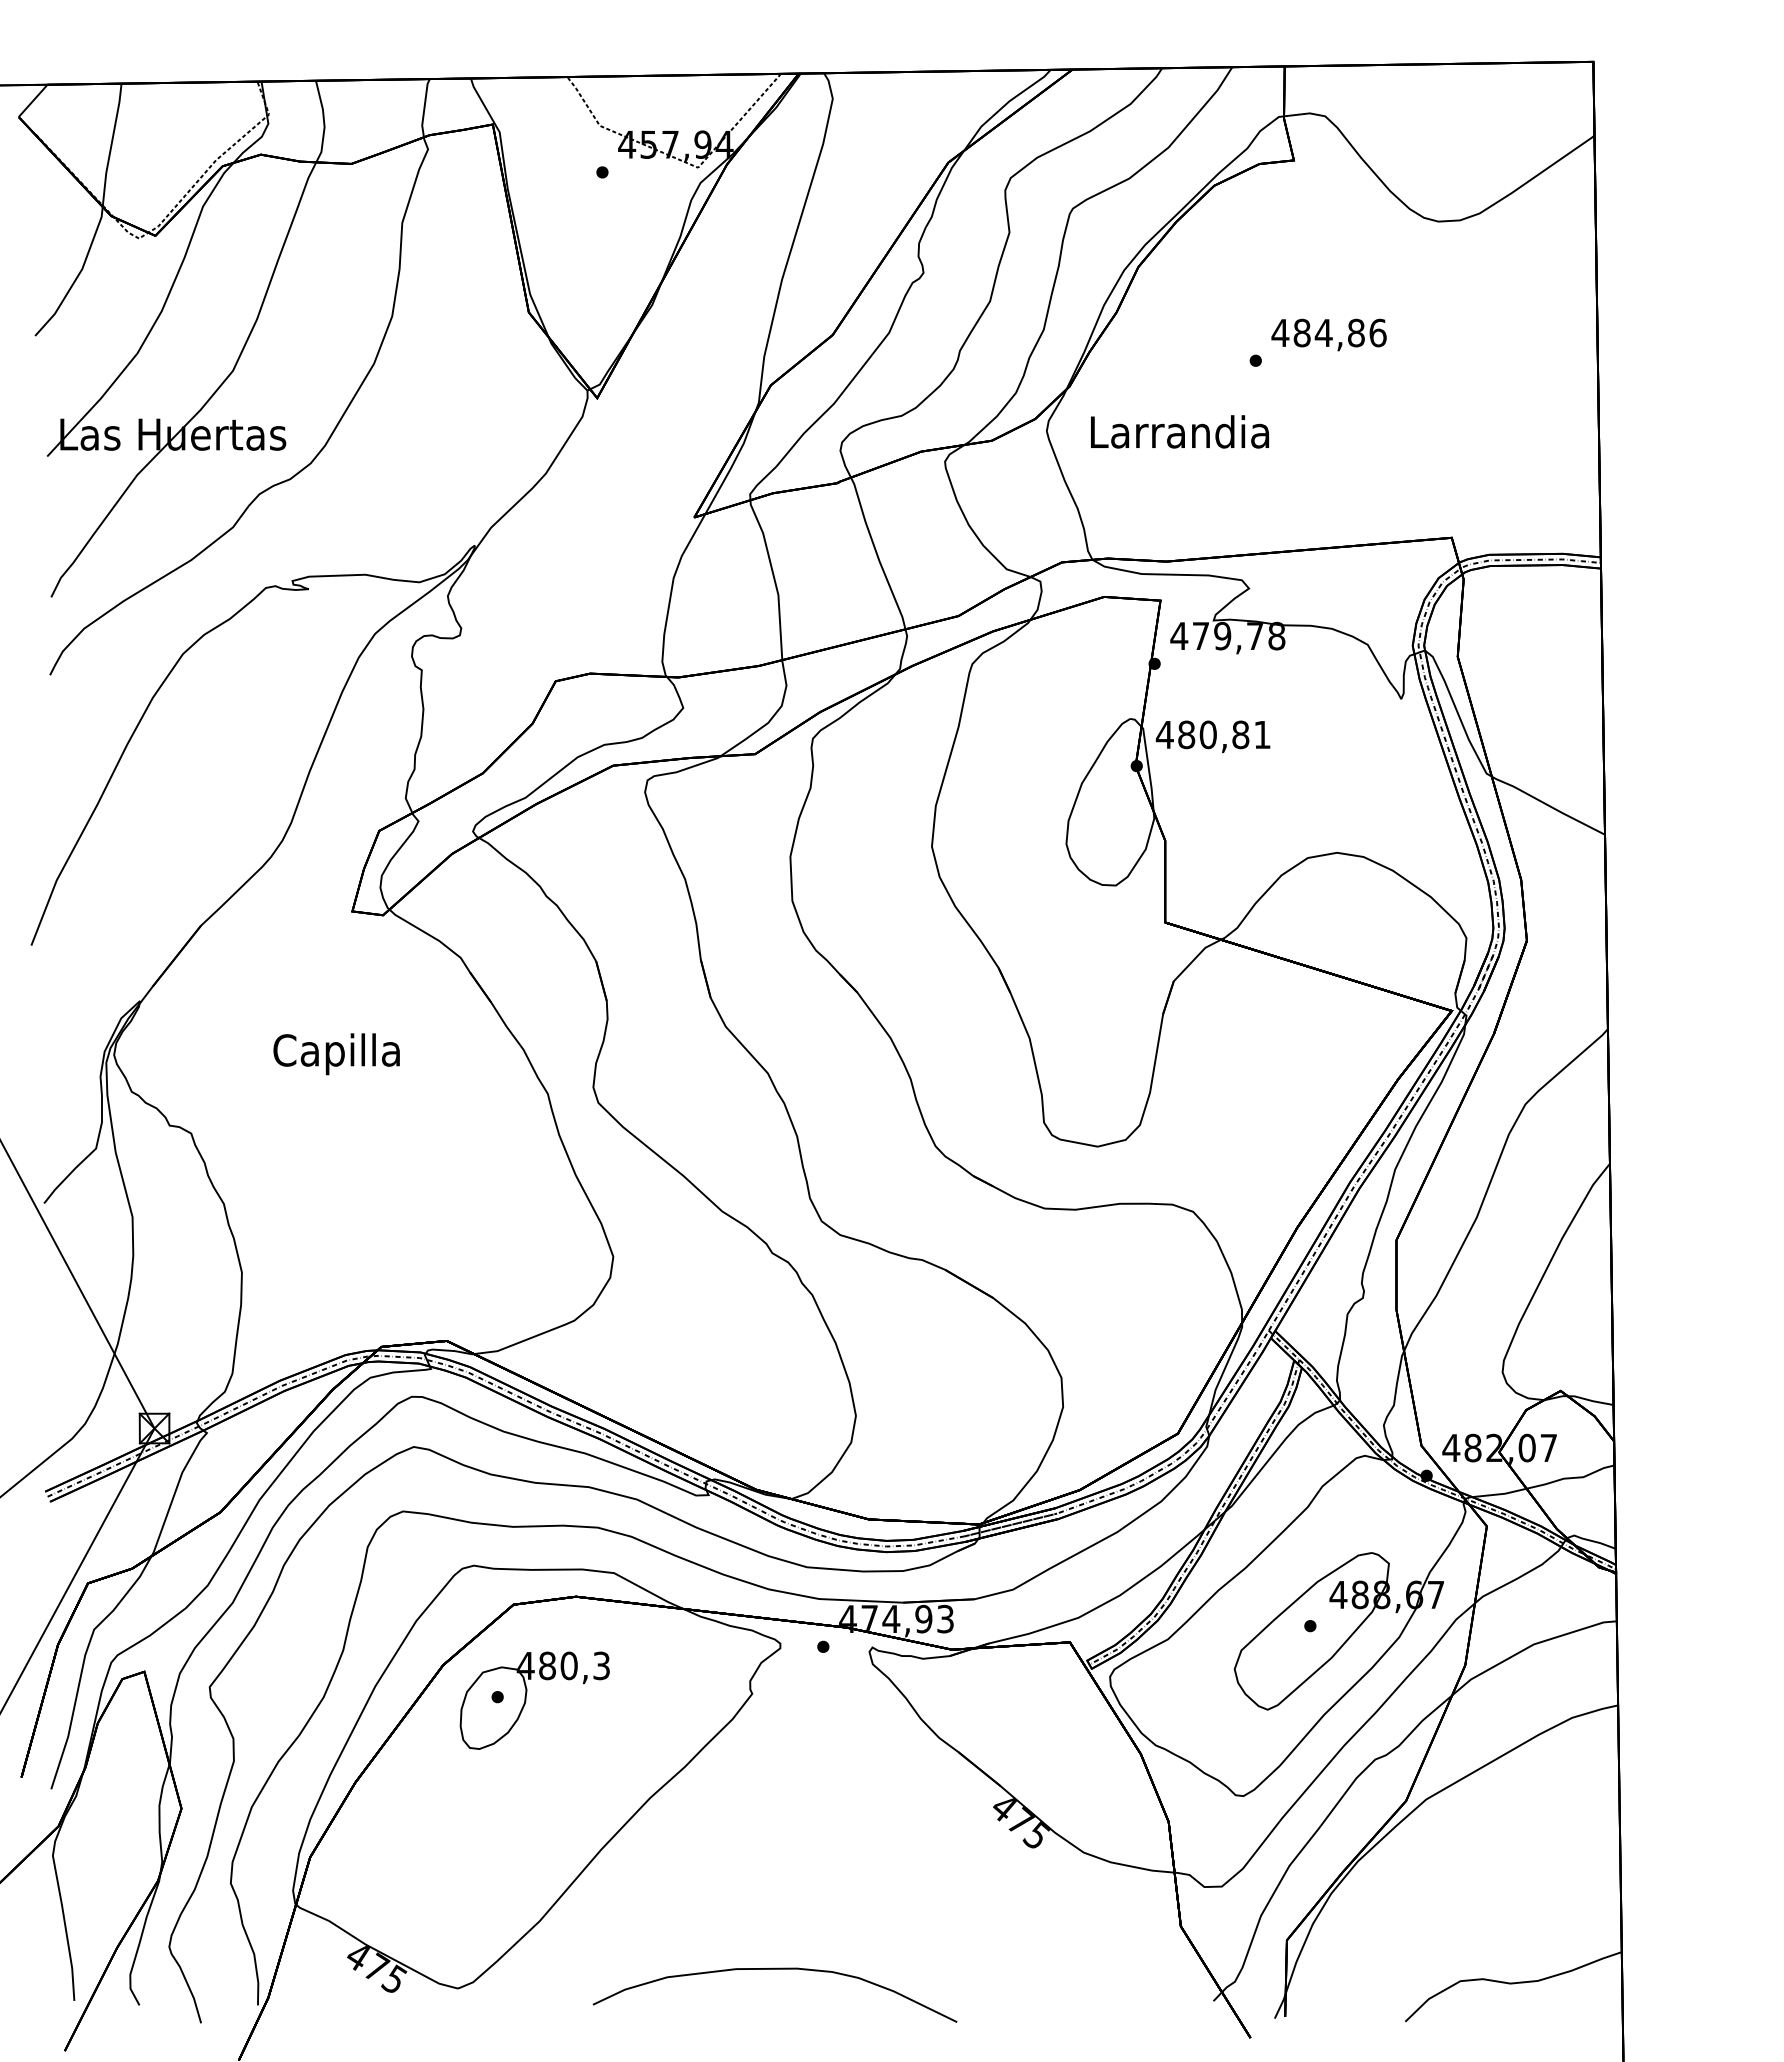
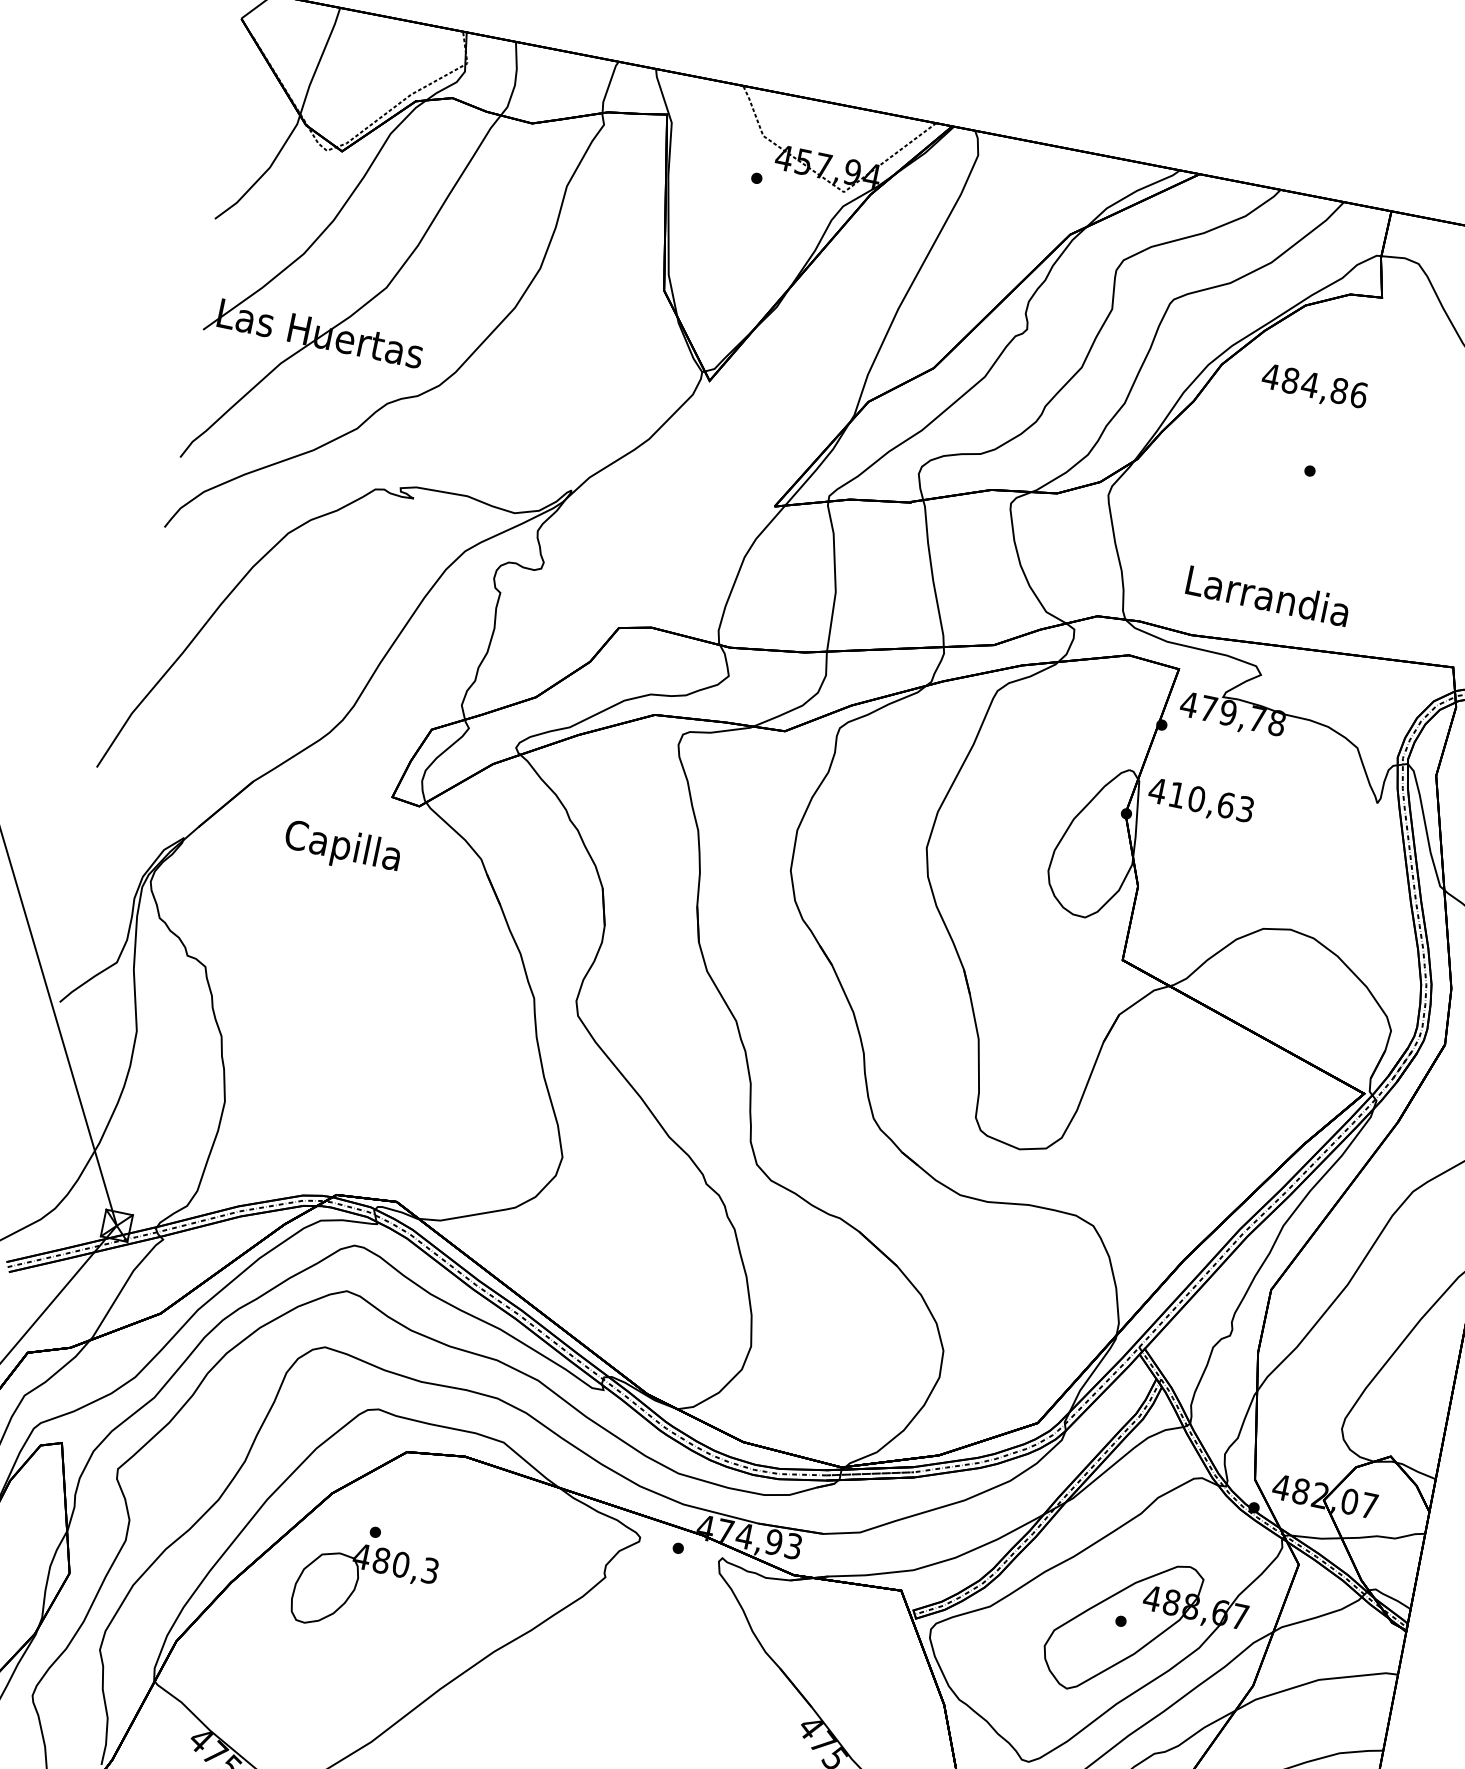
text: (1328, 334) -> (1314, 387), moved
text: (1179, 431) -> (1267, 595), moved
text: (1224, 734) -> (1211, 801), 480,81 -> 410,63
text: (336, 1054) -> (342, 848), moved
part: (526, 1700) -> (356, 1587), moved

